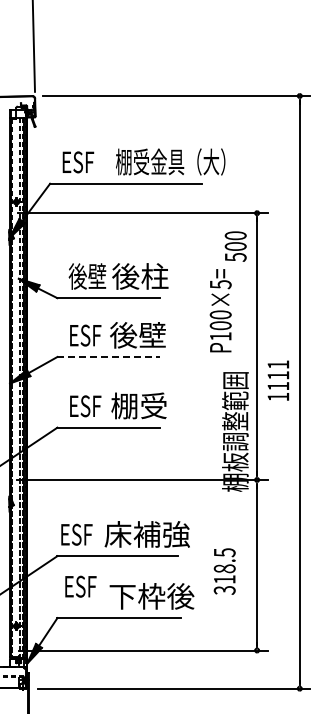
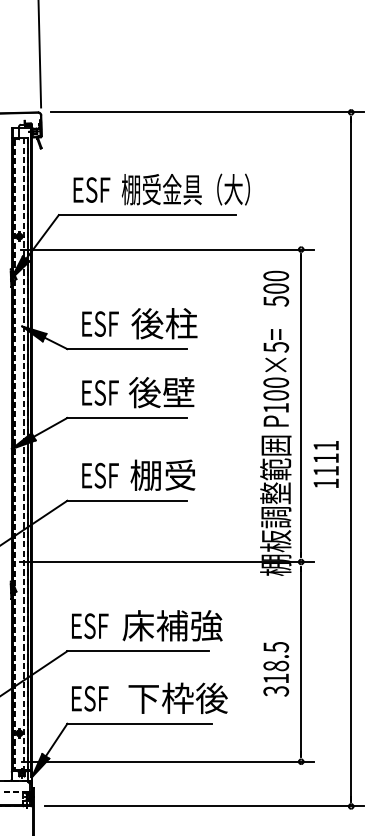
text: (170, 161) -> (185, 189), moved
text: (87, 276) -> (102, 323), 後壁 -> ESF
text: (220, 310) -> (275, 377), moved
line: (109, 356) -> (128, 417), dashed -> solid
text: (278, 380) -> (326, 464), moved
text: (224, 571) -> (275, 669), moved
text: (80, 586) -> (89, 698), moved

